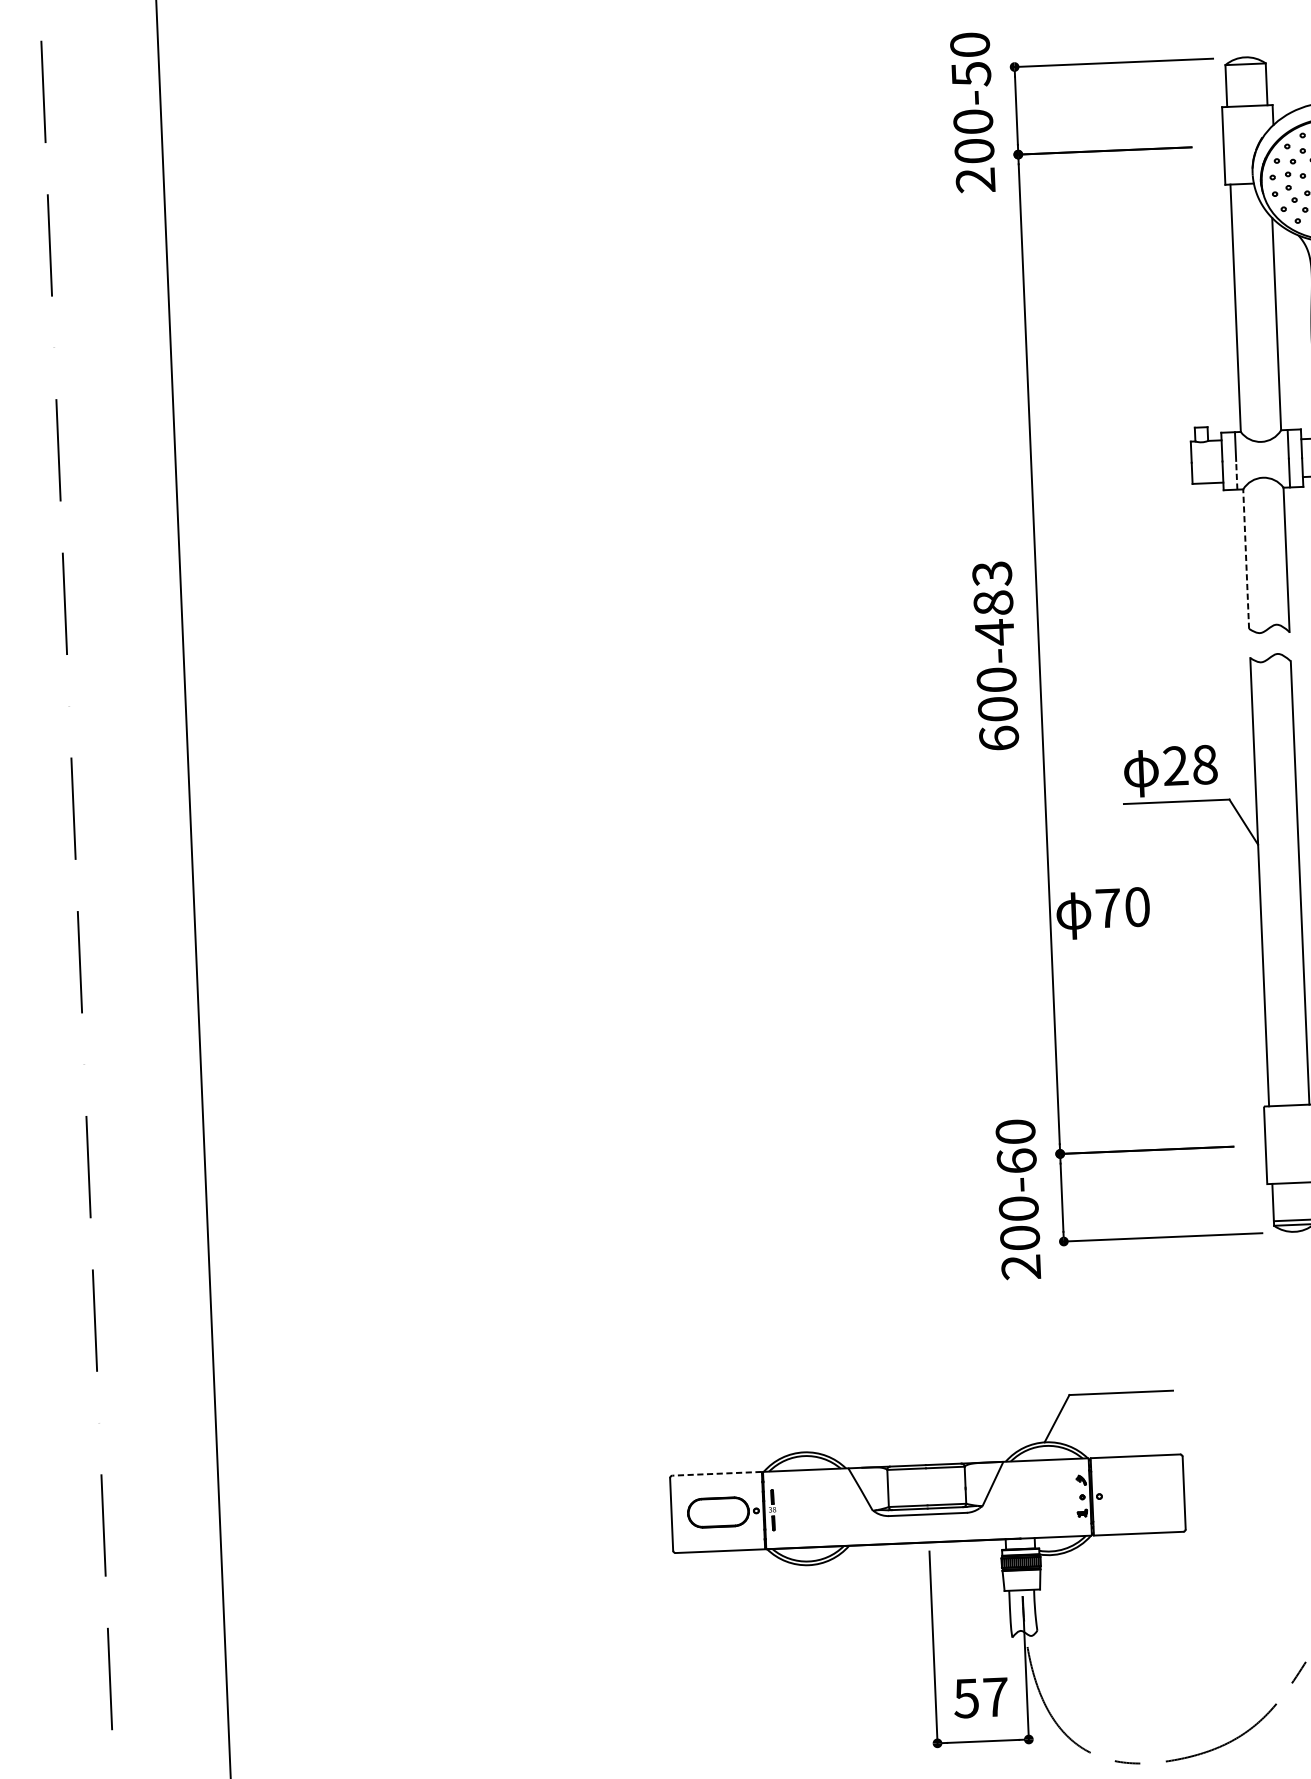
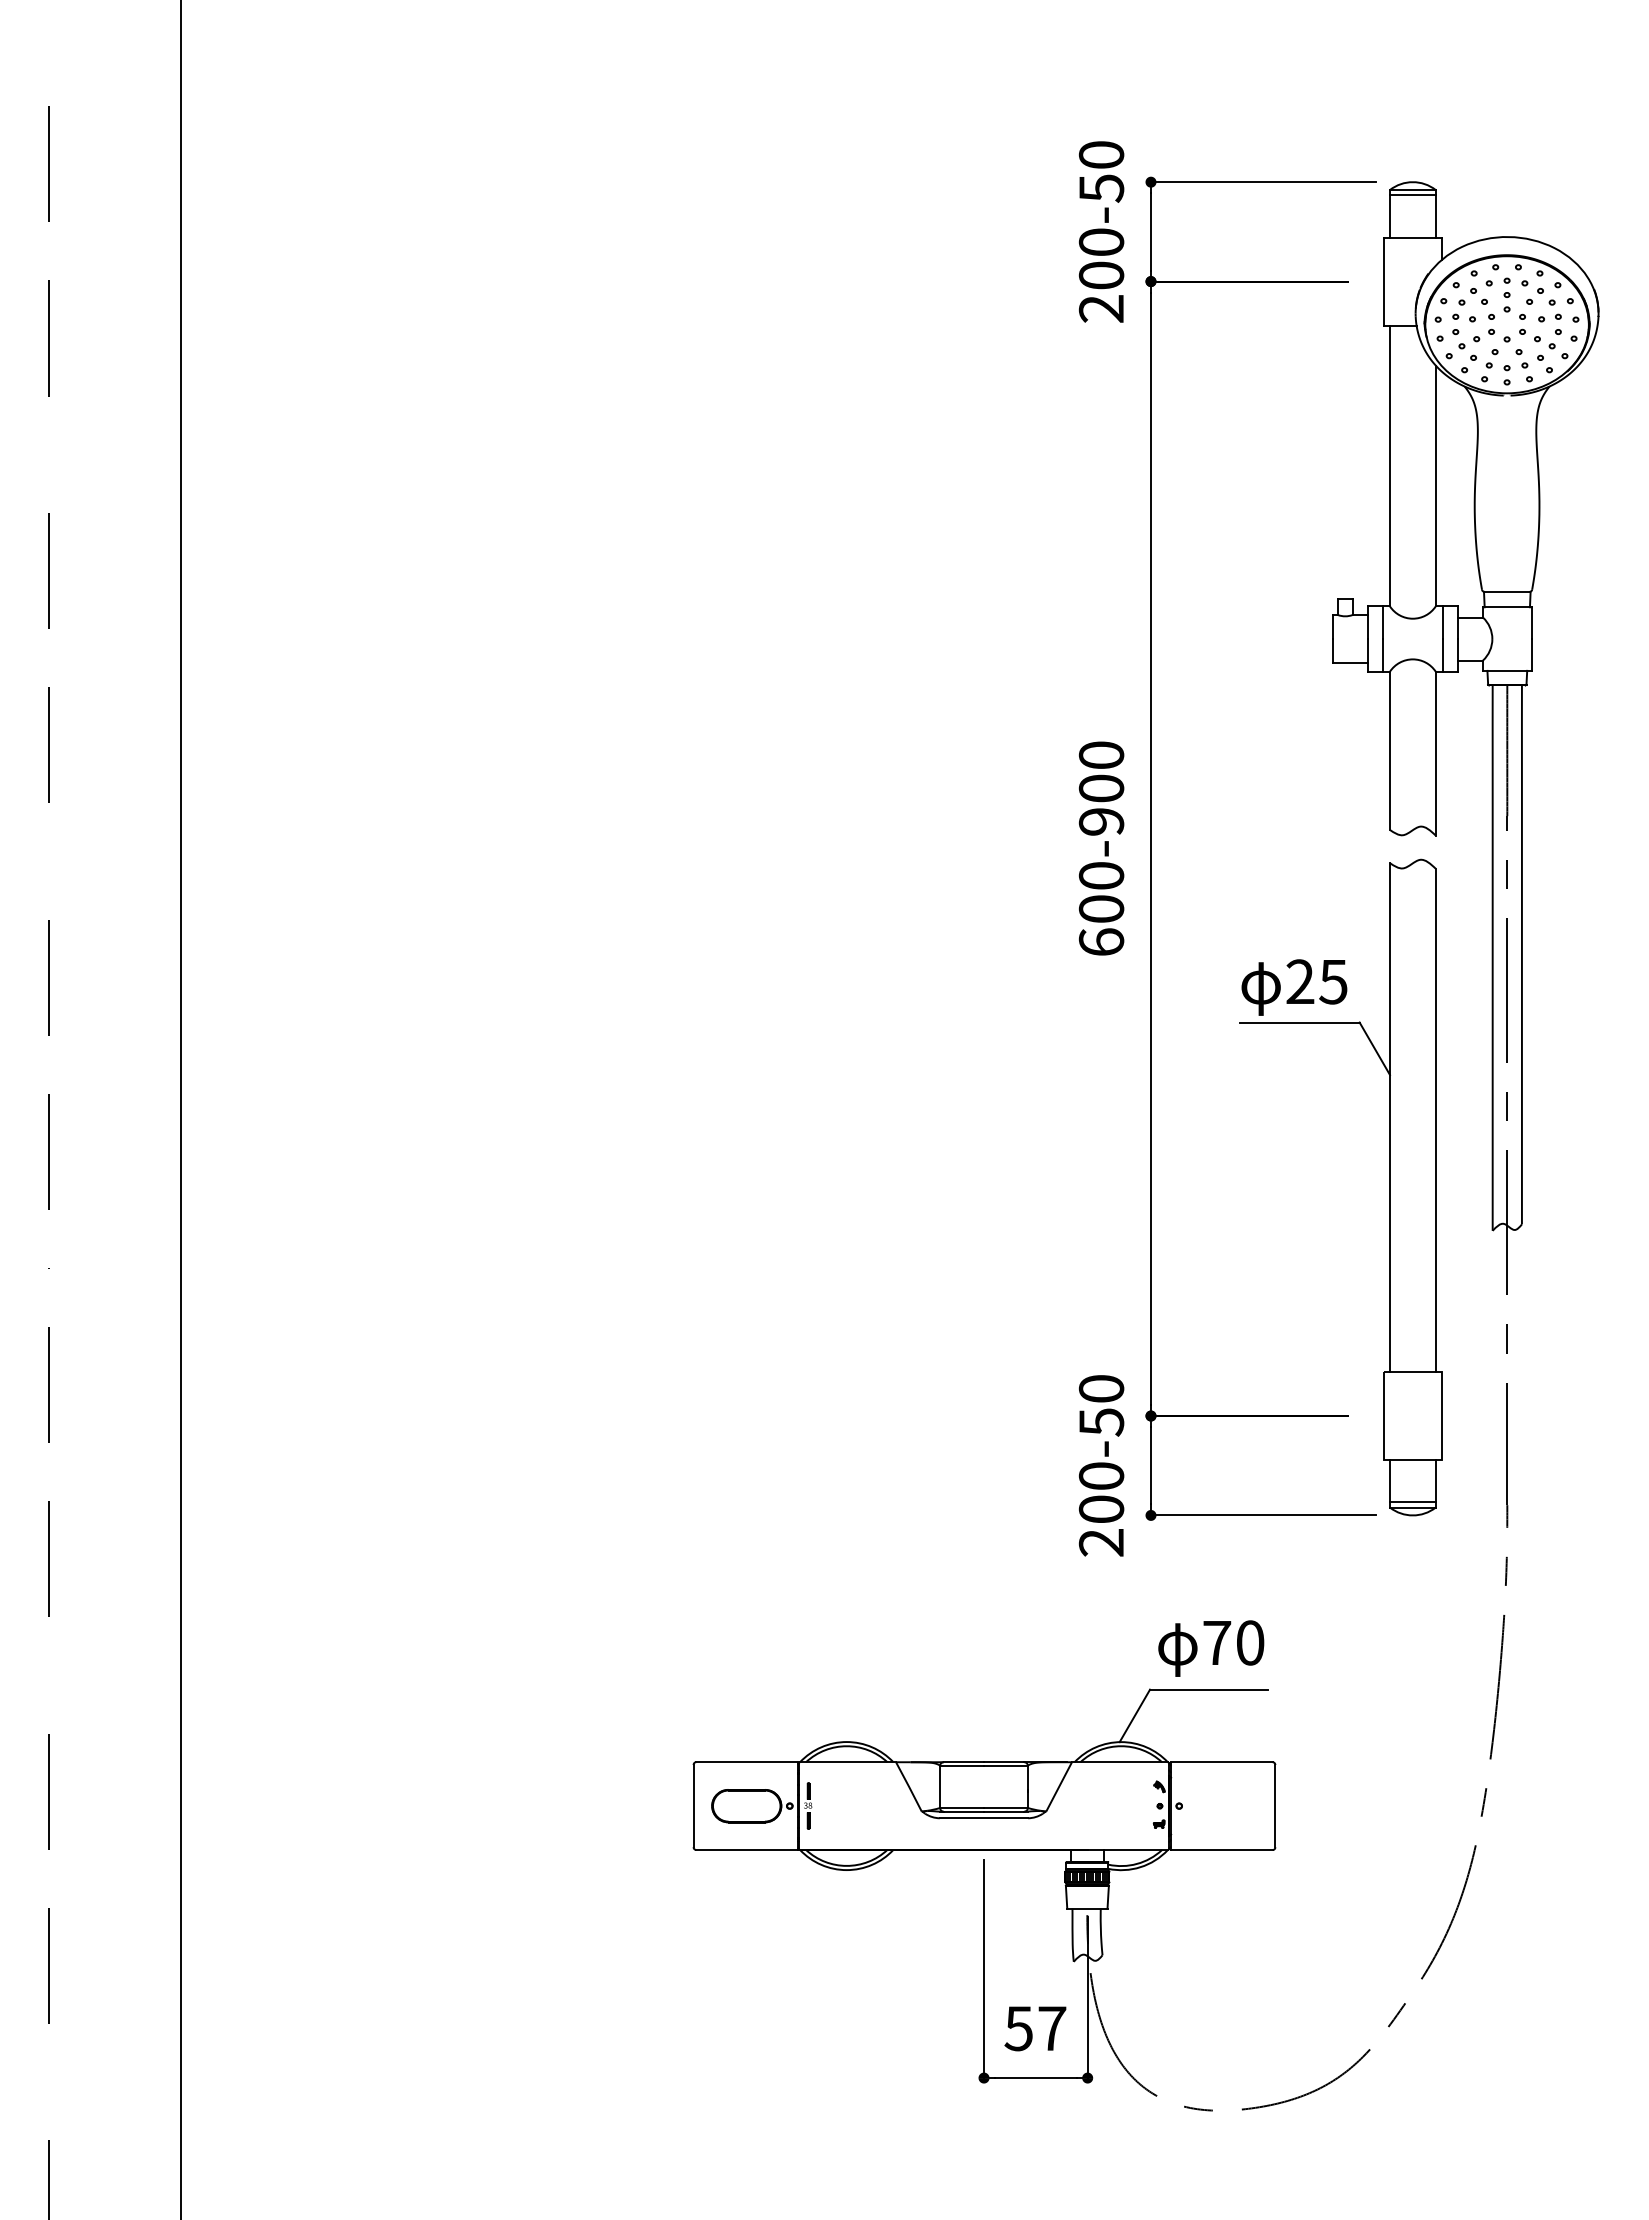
line: (1245, 69) -> (1412, 195), added
line: (1236, 474) -> (1383, 654), dashed -> solid
line: (1245, 558) -> (1389, 750), dashed -> solid
text: (993, 603) -> (1101, 789), 600-483 -> 600-900
text: (1204, 764) -> (1333, 981), 28 -> 25
text: (1103, 913) -> (1211, 1648), moved
text: (1016, 1161) -> (1101, 1422), 200-60 -> 200-50
line: (716, 1474) -> (746, 1762), dashed -> solid

